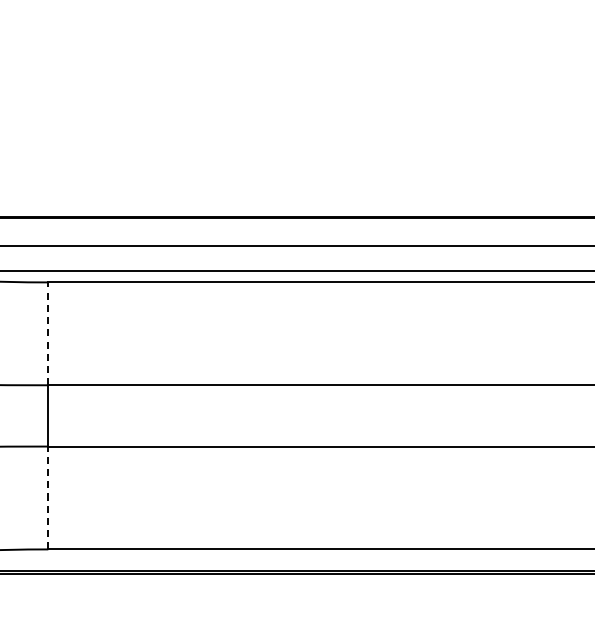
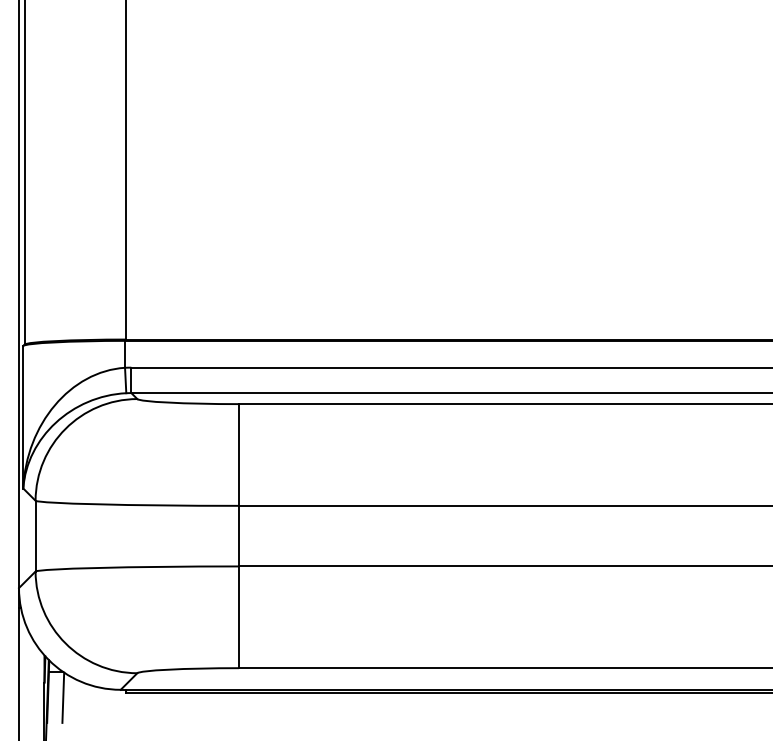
line: (48, 333) -> (239, 454), dashed -> solid
line: (48, 498) -> (239, 617), dashed -> solid

